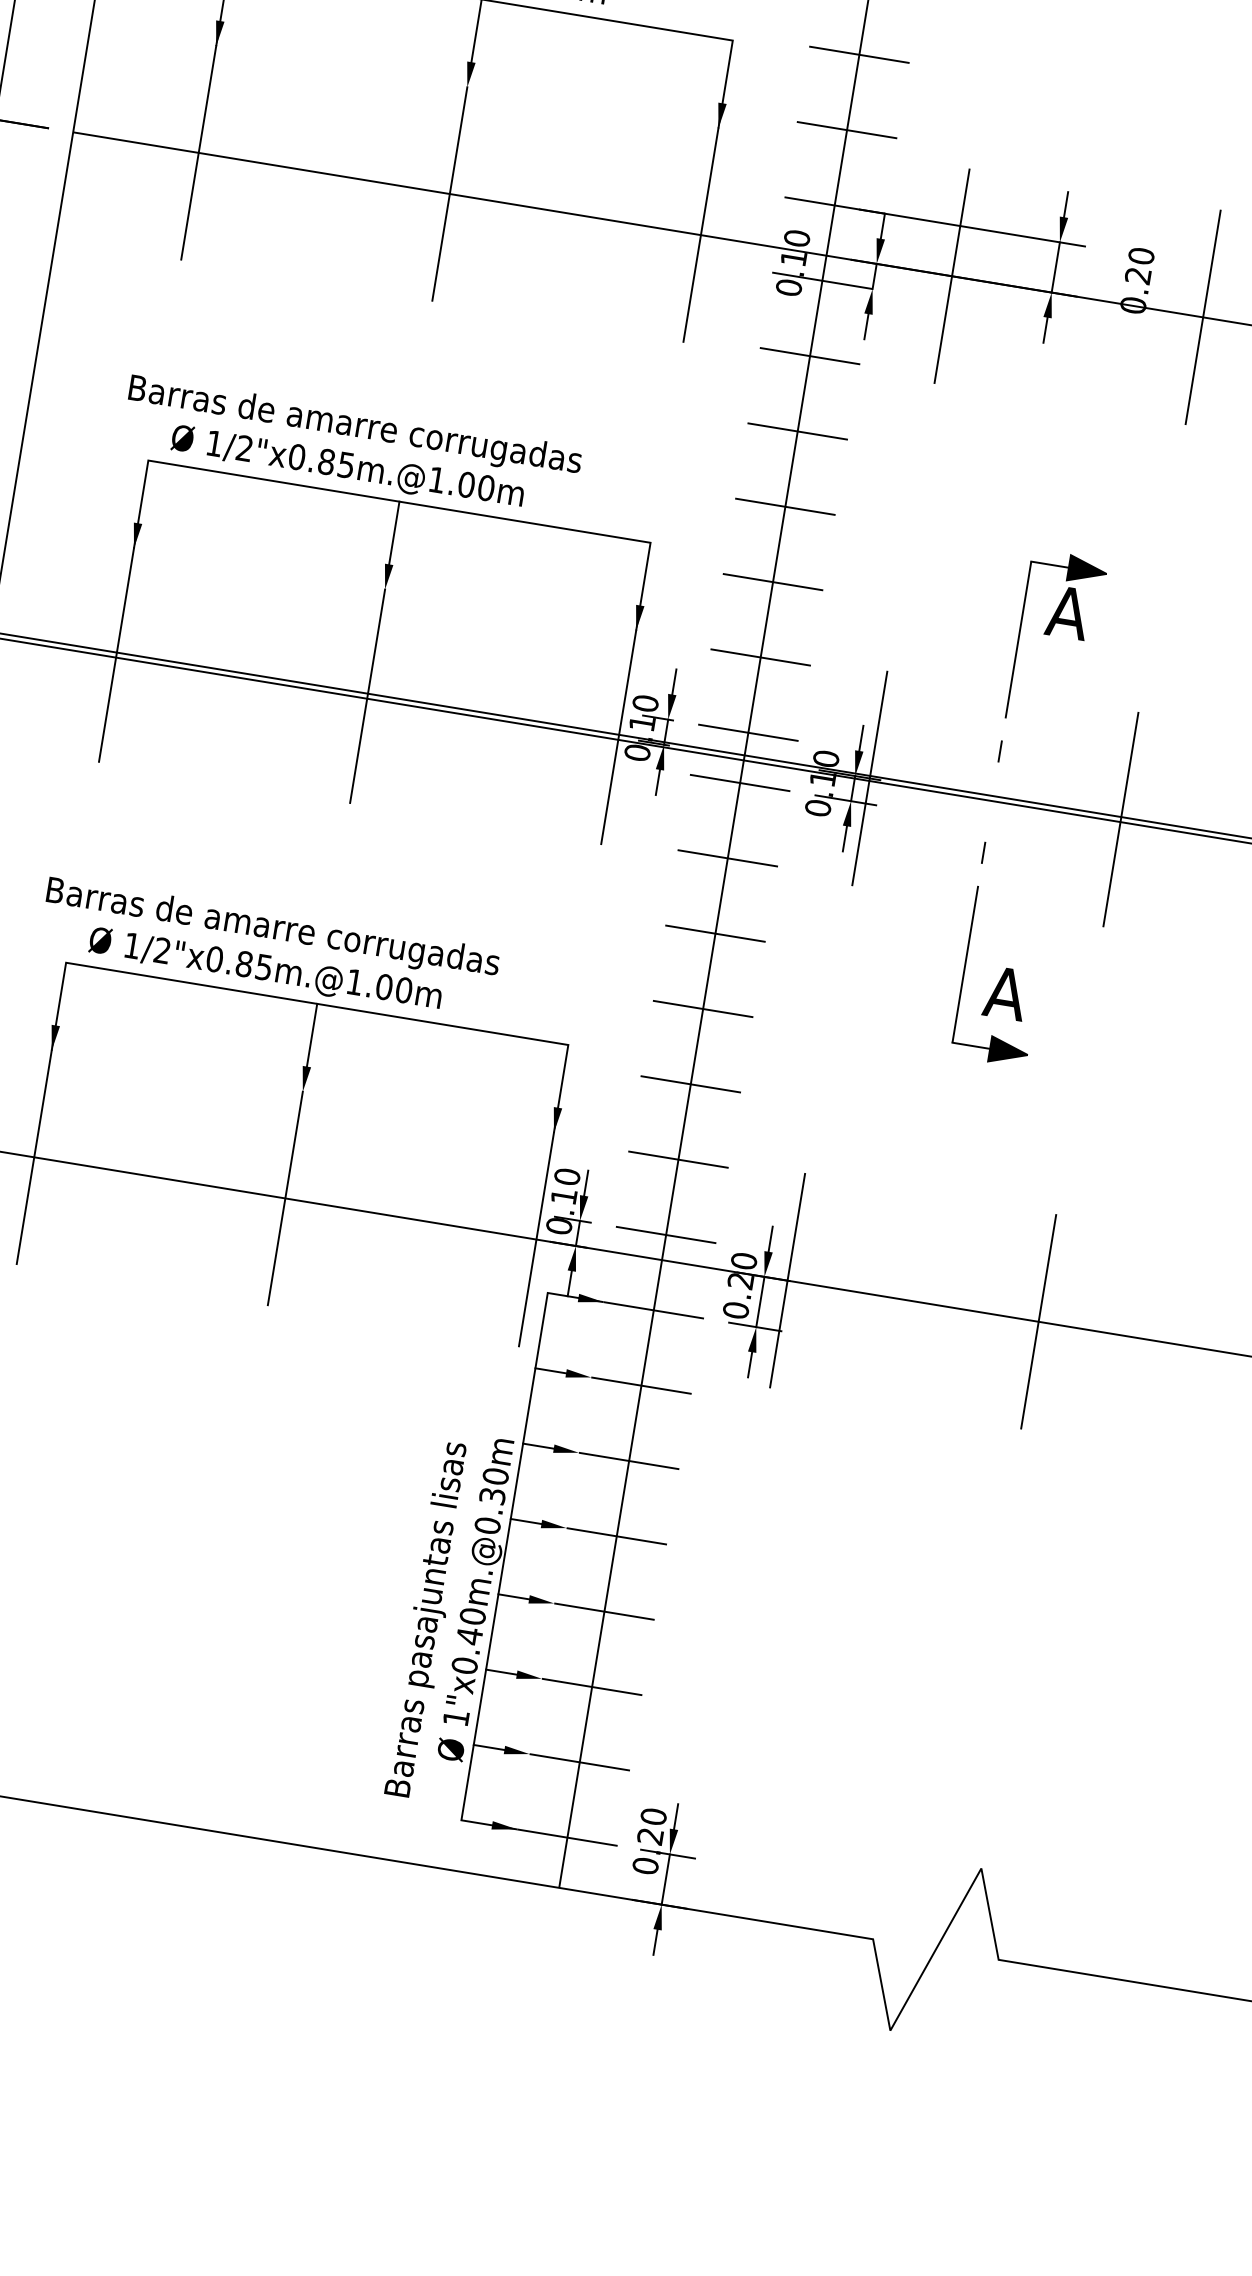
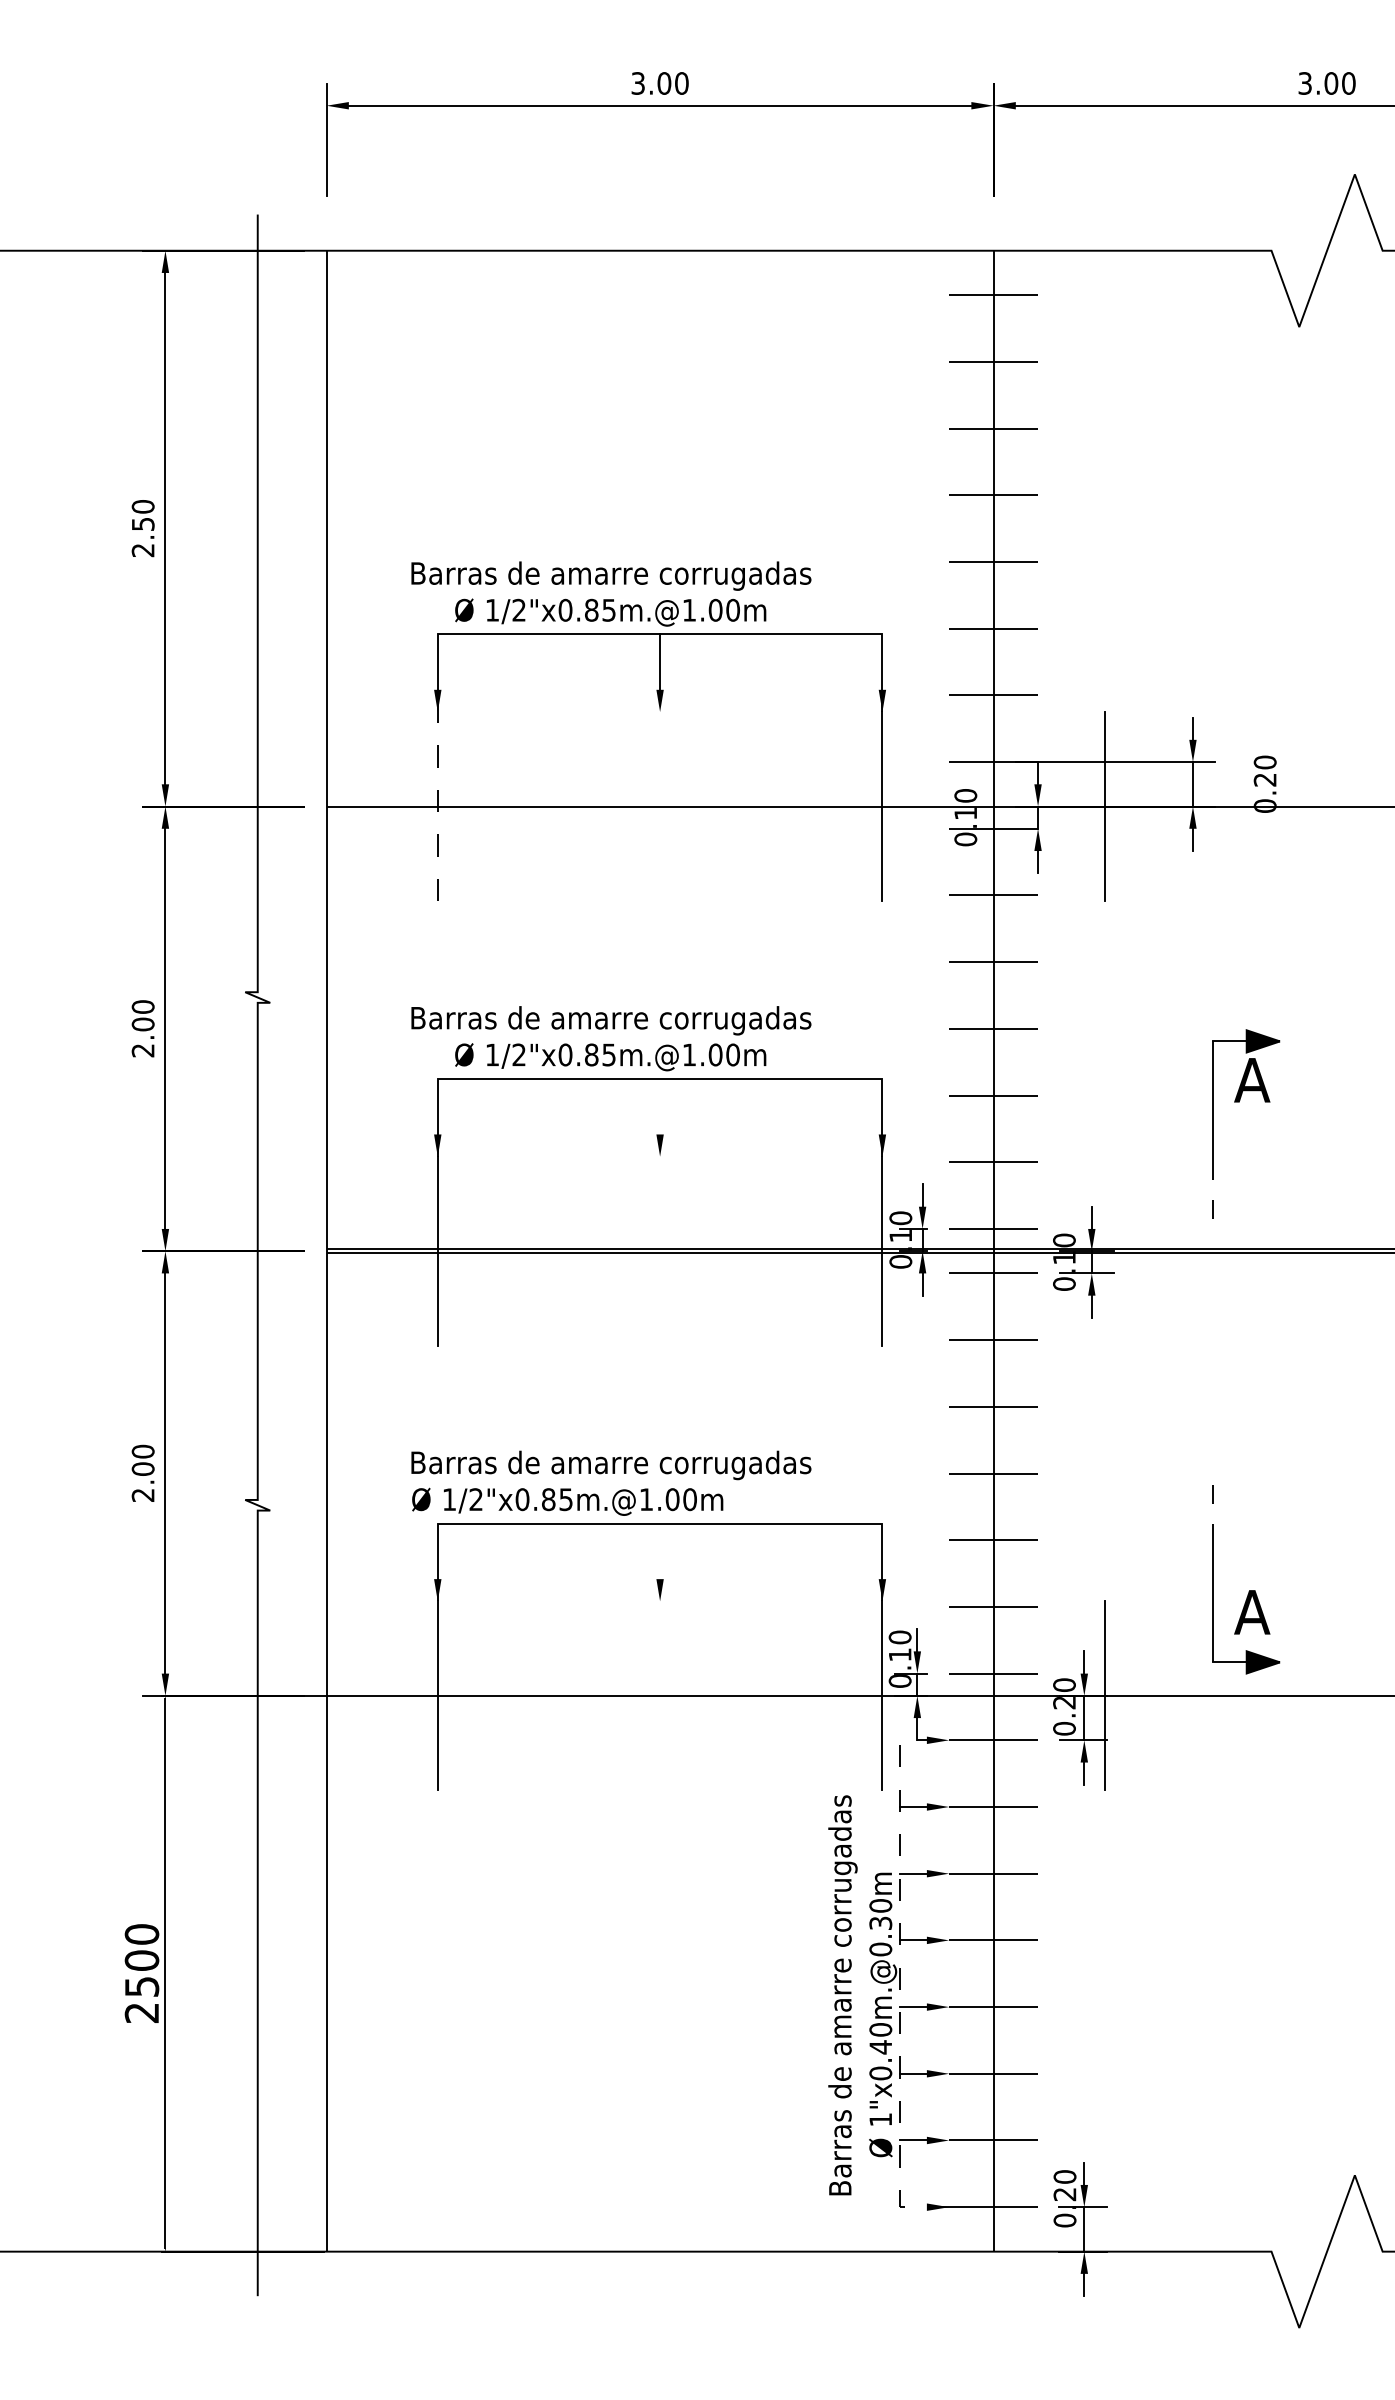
line: (198, 152) -> (437, 806), solid -> dashed
line: (450, 194) -> (660, 806), removed
line: (1203, 317) -> (1327, 806), removed
line: (394, 532) -> (660, 1106), removed
line: (368, 695) -> (660, 1250), removed
line: (869, 777) -> (1104, 1250), removed
line: (1121, 818) -> (1327, 1250), removed
part: (967, 949) -> (1213, 1579), moved
text: (265, 969) -> (567, 1501), moved
line: (312, 1035) -> (660, 1551), removed
line: (285, 1198) -> (660, 1695), removed
line: (1039, 1321) -> (1327, 1695), removed
text: (445, 1515) -> (842, 1946), Barras pasajuntas lisas -> Barras de amarre corrugadas
line: (504, 1556) -> (899, 1973), solid -> dashed

